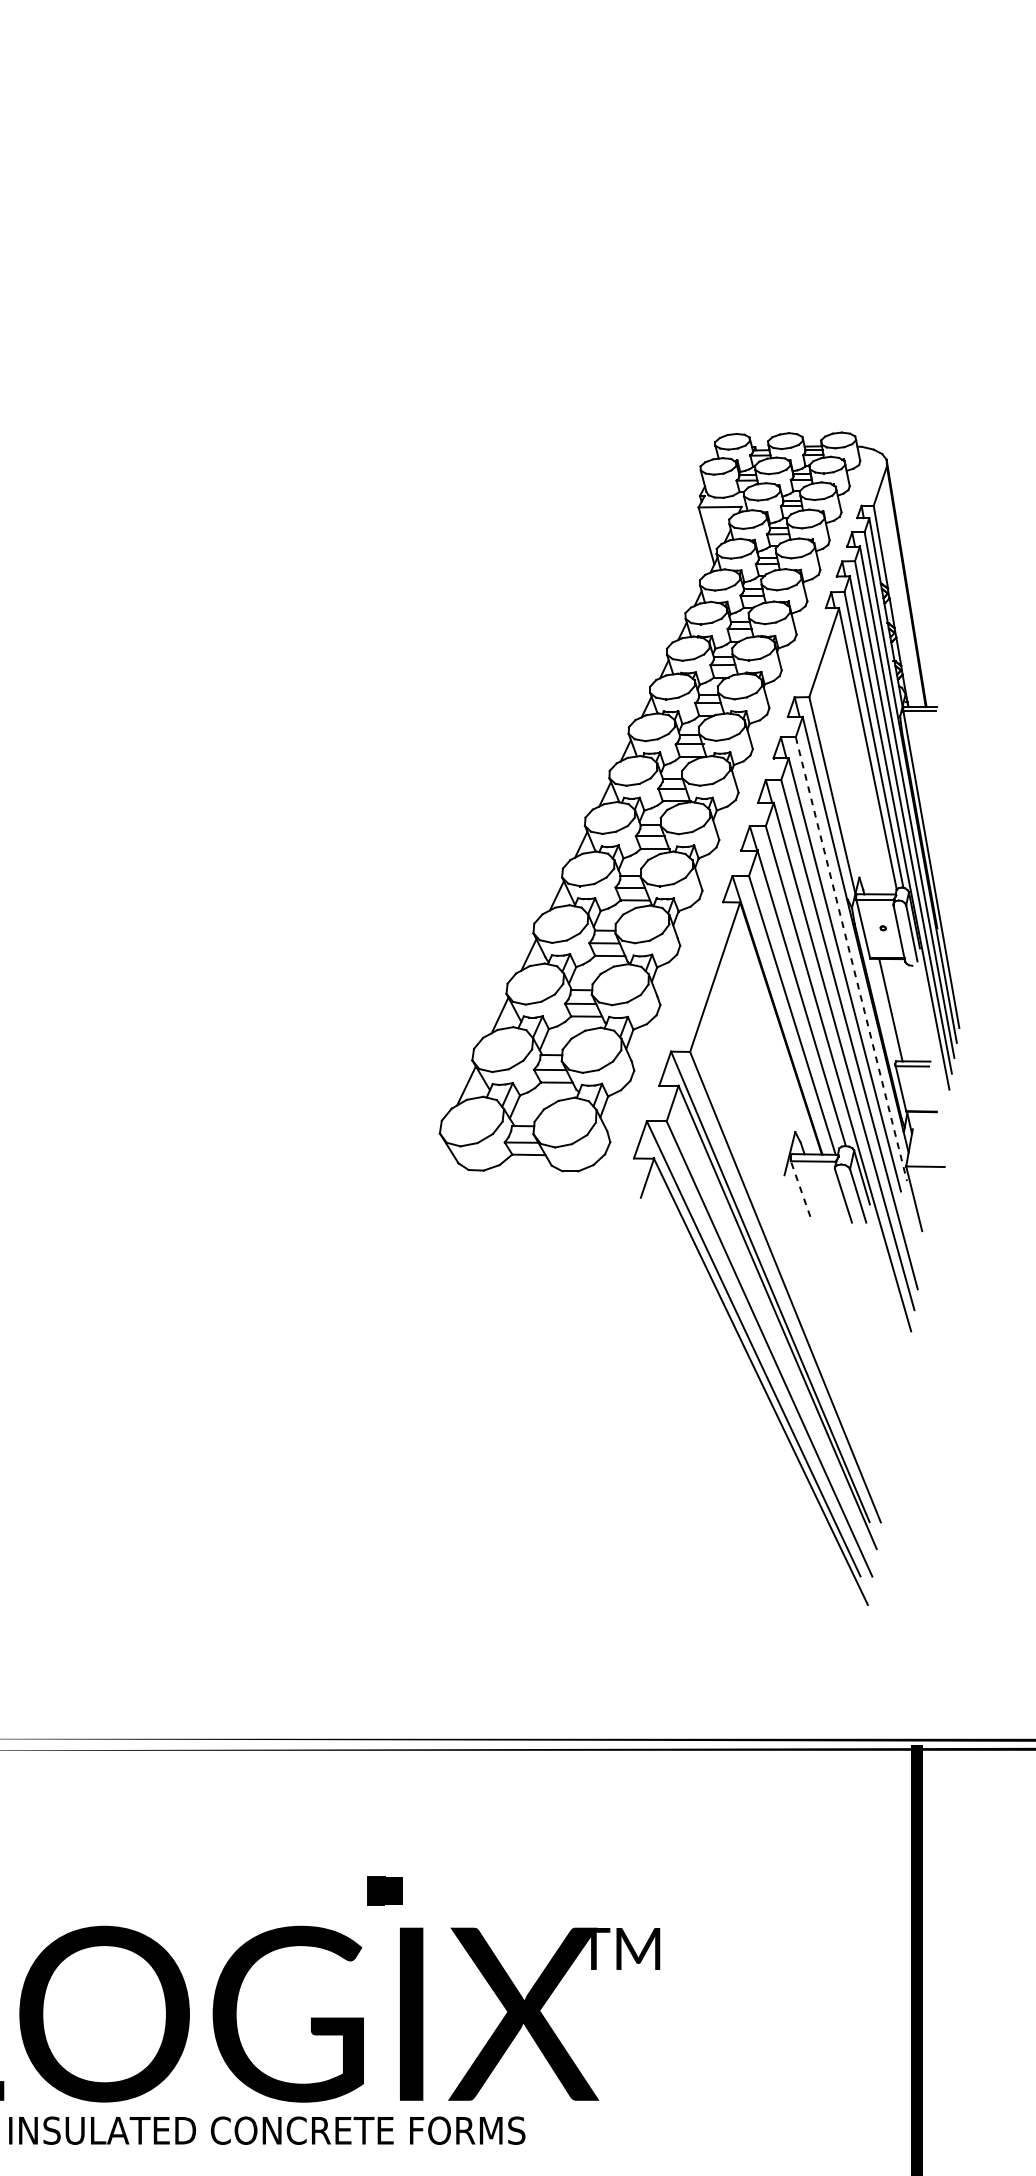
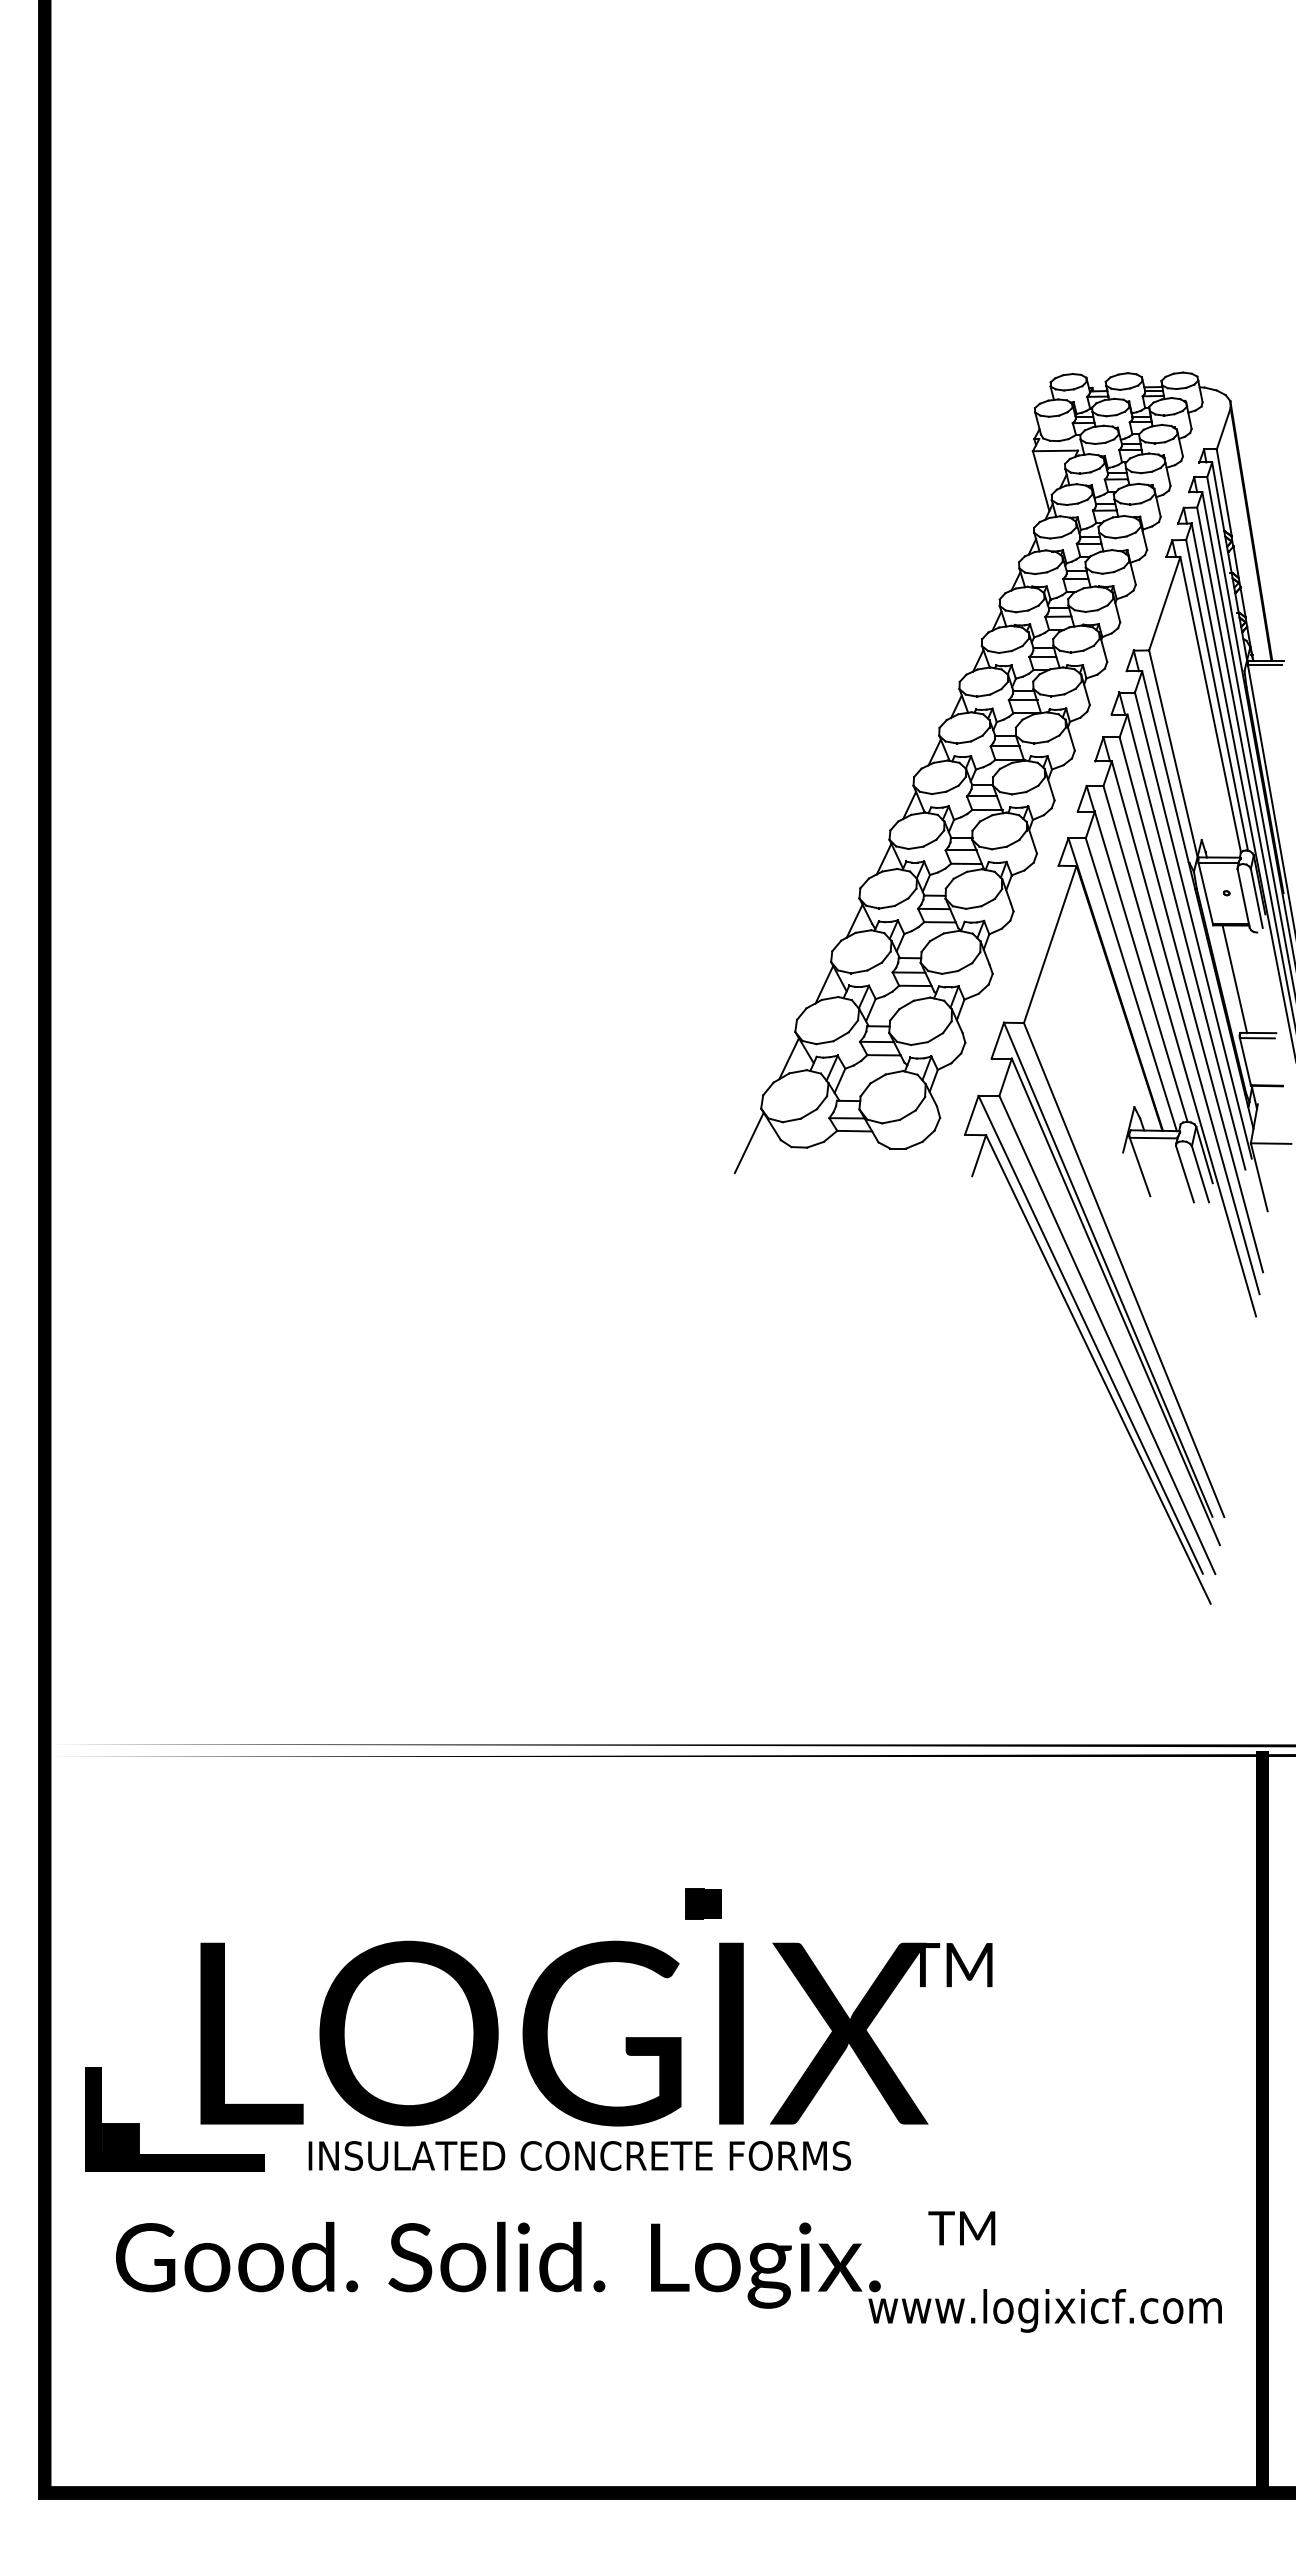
line: (851, 960) -> (1193, 926), dashed -> solid
line: (427, 1165) -> (748, 1142), added
line: (801, 1189) -> (1140, 1167), dashed -> solid

